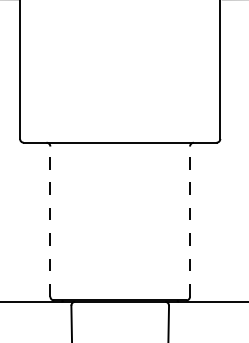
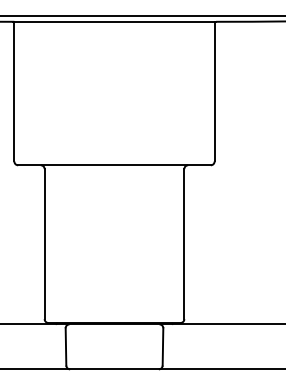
line: (50, 220) -> (44, 243), dashed -> solid
line: (190, 220) -> (184, 243), dashed -> solid

